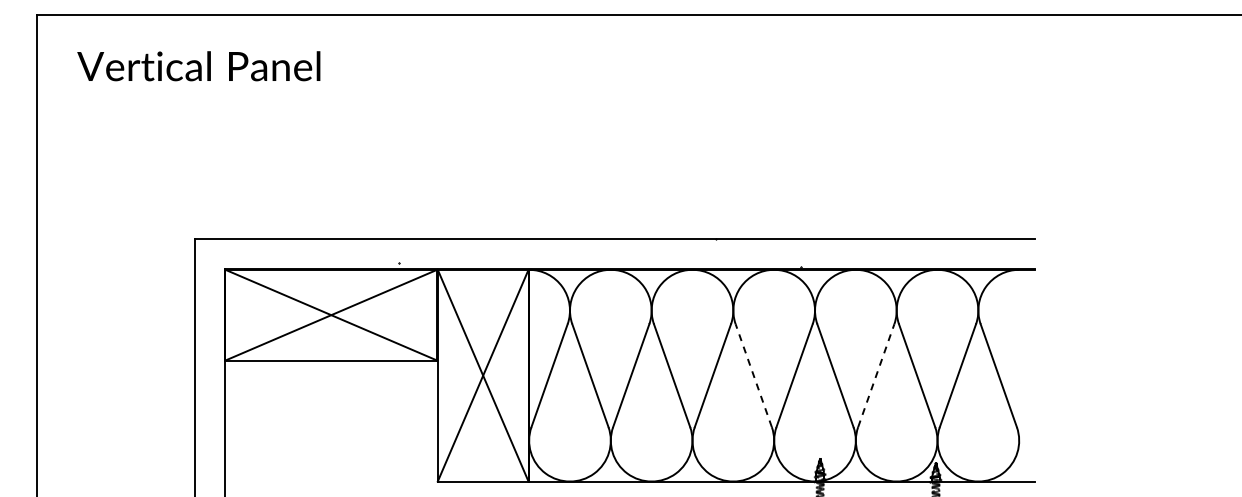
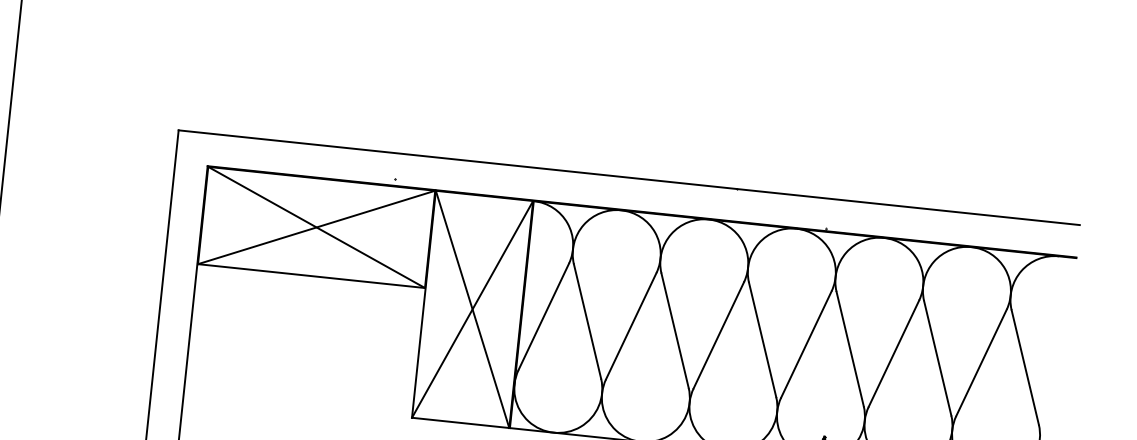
line: (753, 375) -> (762, 339), dashed -> solid
line: (876, 375) -> (894, 353), dashed -> solid

